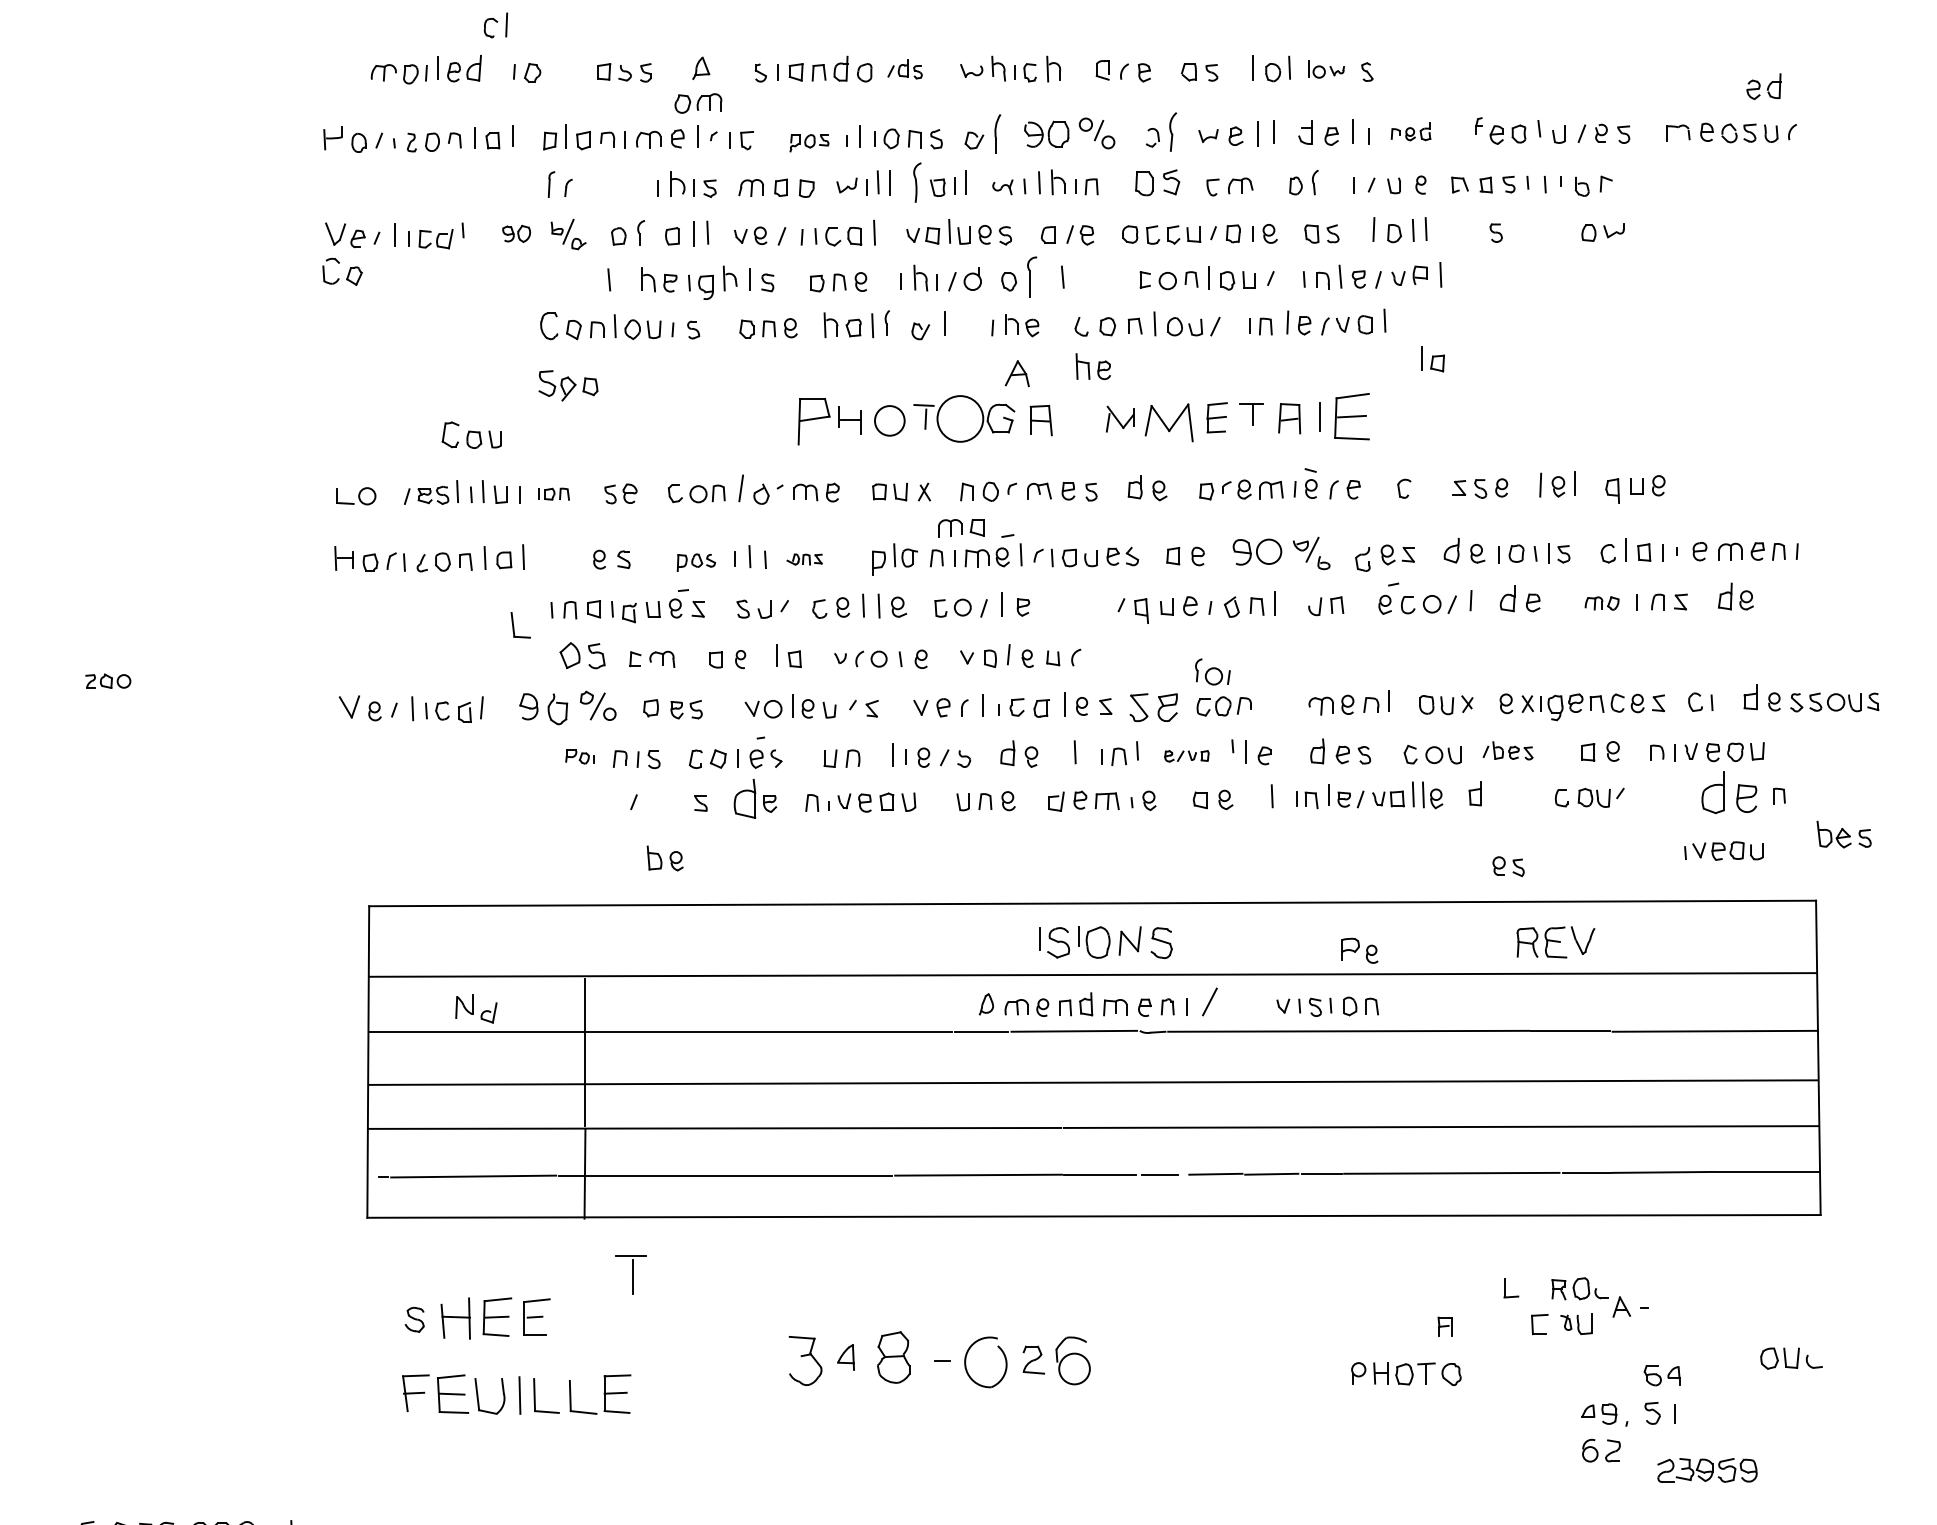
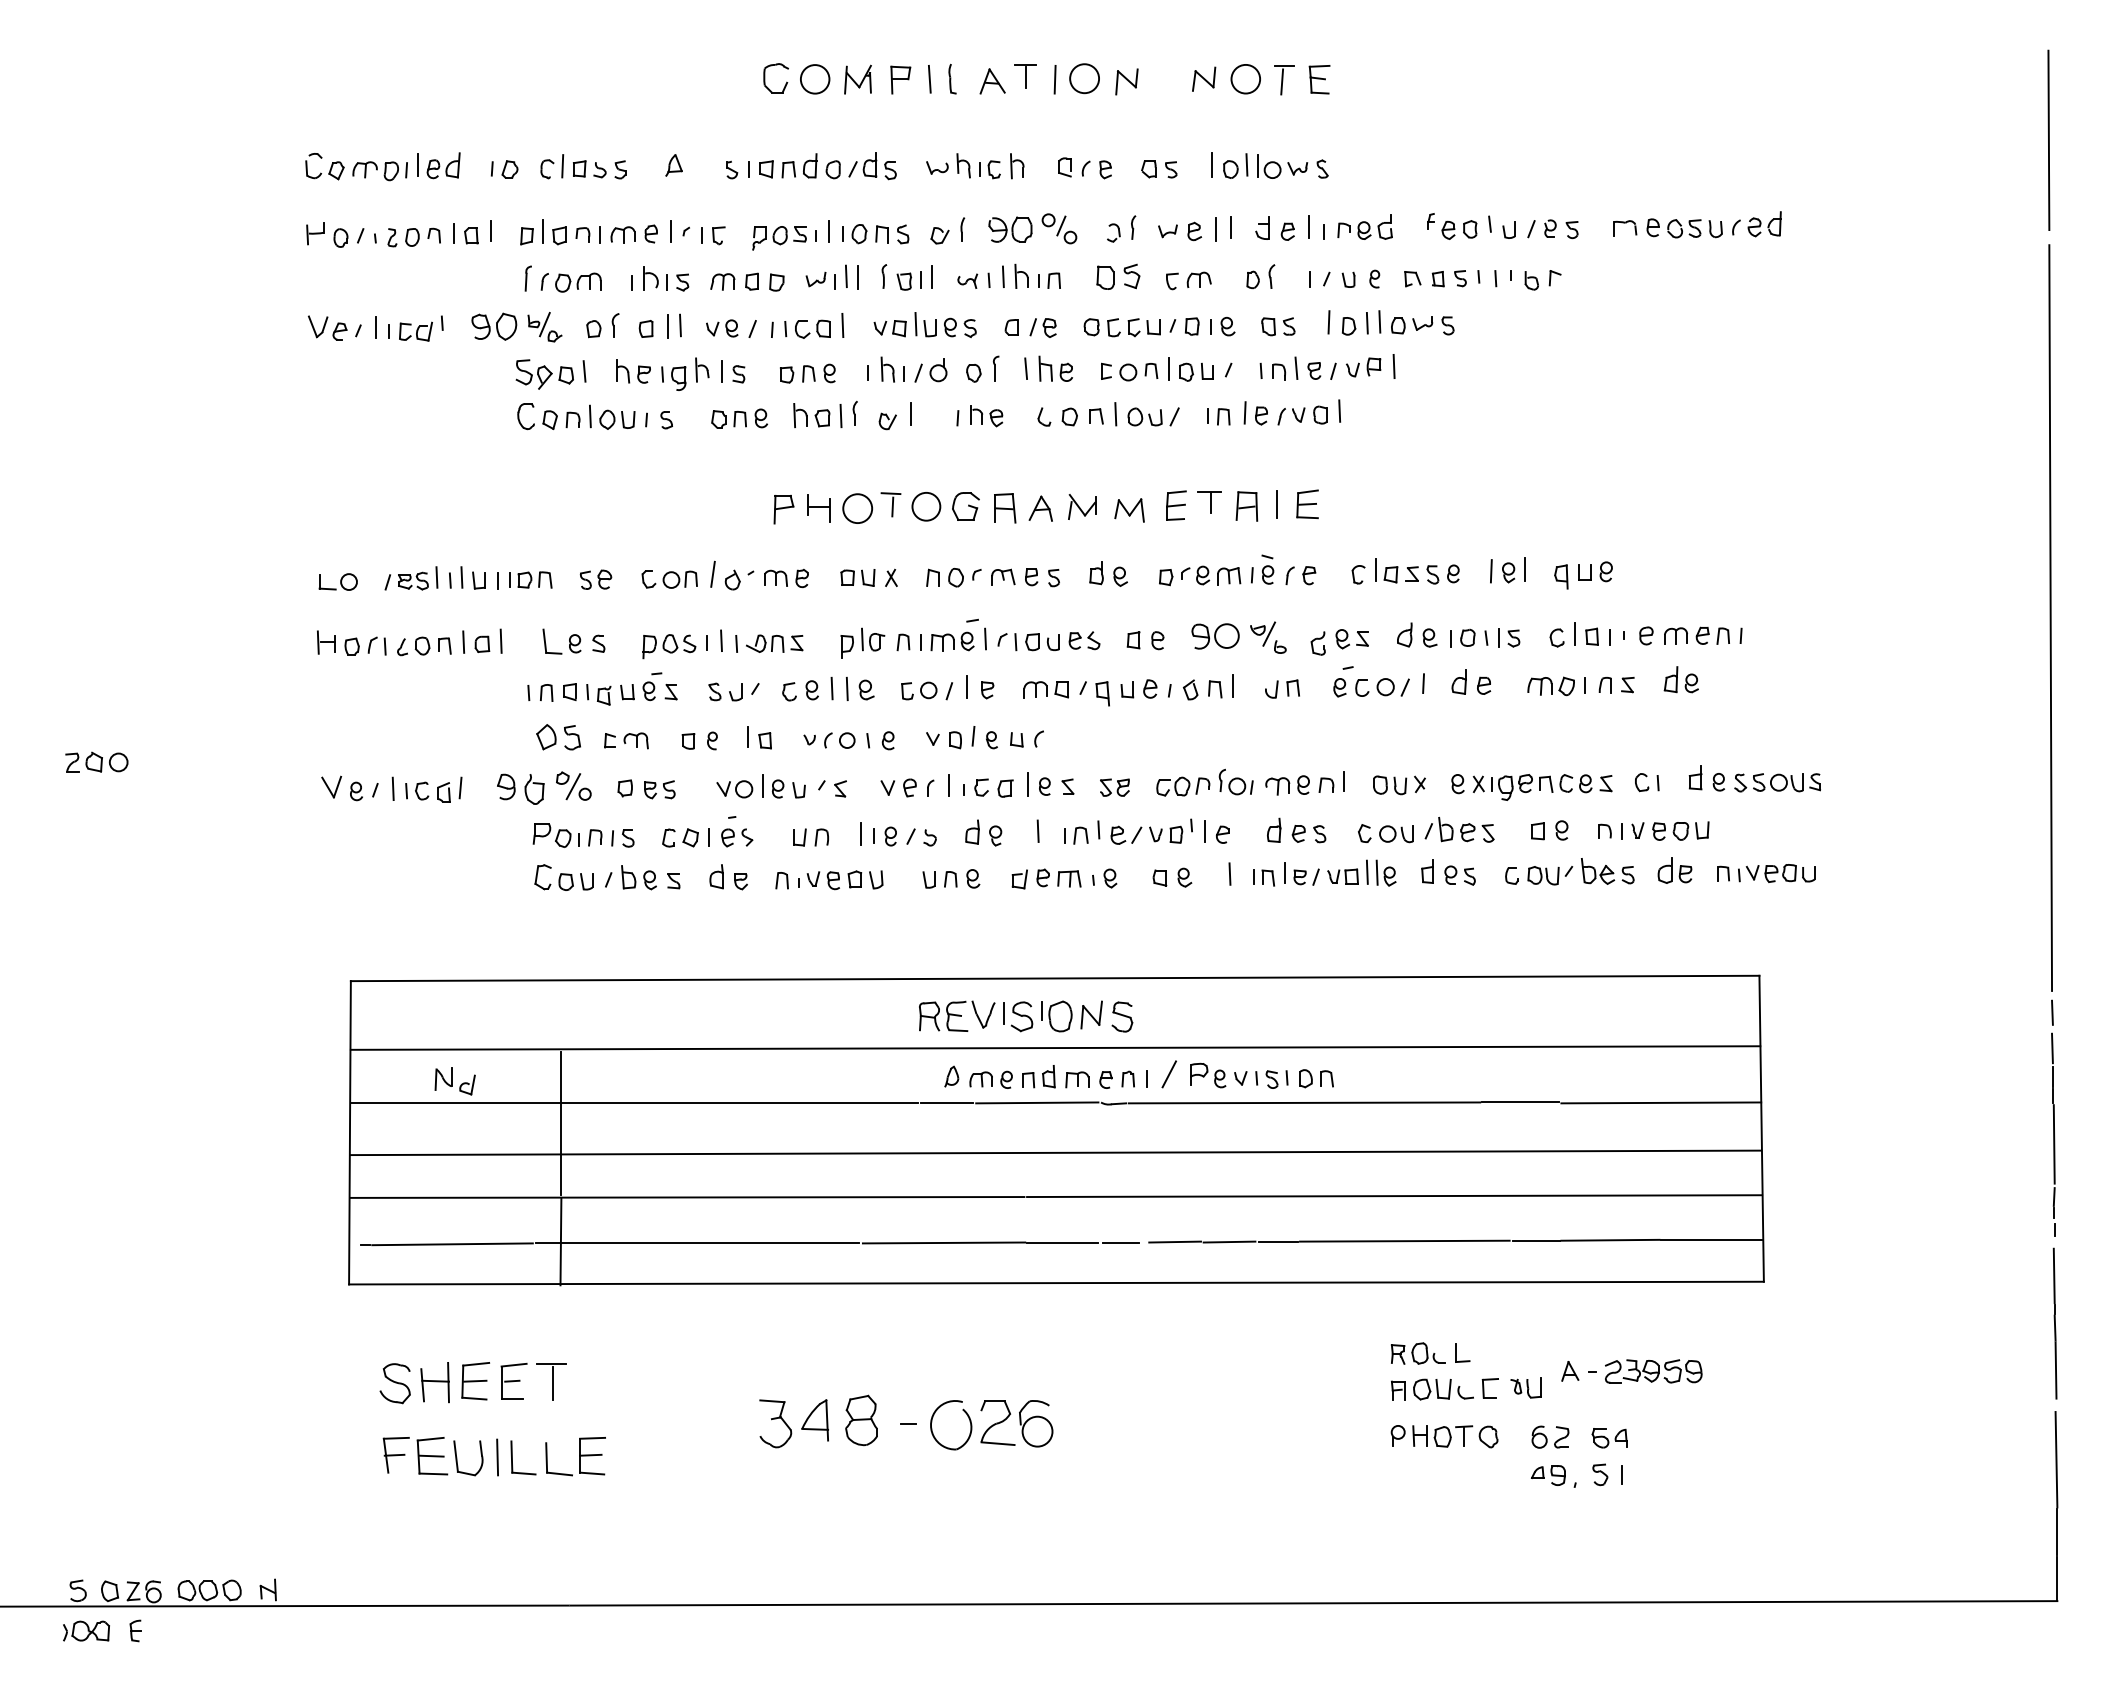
part: (496, 25) -> (552, 166), moved
part: (905, 69) -> (872, 166), size x1.43
part: (1326, 69) -> (1282, 166), size x1.43
part: (1763, 86) -> (1764, 224), moved
part: (698, 103) -> (578, 282), moved
part: (1410, 131) -> (1364, 226), size x1.43
part: (1173, 132) -> (1133, 227), size x0.62
part: (997, 134) -> (962, 229), size x0.62
part: (809, 143) -> (779, 238), size x1.43
part: (917, 182) -> (884, 276), size x0.62
part: (1603, 232) -> (1412, 325), moved
part: (516, 233) -> (494, 326), size x1.67
part: (348, 272) -> (330, 167), moved
part: (1032, 276) -> (996, 368), size x0.62
part: (1432, 359) -> (1386, 570), moved
part: (1092, 366) -> (1055, 368), moved
part: (1016, 373) -> (1040, 508), moved
part: (568, 385) -> (544, 374), moved
part: (1351, 415) -> (1307, 503), size x0.62
circle: (960, 418) -> (926, 506), size x0.62
part: (813, 421) -> (783, 509), size x0.62
part: (1169, 422) -> (1129, 510), size x0.62
part: (471, 435) -> (563, 877), moved
part: (553, 493) -> (530, 579), size x1.43
part: (960, 527) -> (1045, 689), moved
part: (804, 559) -> (774, 643), size x1.67
part: (696, 562) -> (669, 646), size x1.43
part: (1601, 603) -> (1550, 686), size x1.43
part: (514, 628) -> (546, 644), moved
part: (1212, 671) -> (1235, 781), moved
part: (107, 680) -> (96, 761), size x1.43
part: (1153, 707) -> (1114, 787), size x0.62
part: (1507, 750) -> (1459, 829), size x1.43
part: (1186, 755) -> (1146, 834), size x1.67
part: (579, 756) -> (555, 835), size x1.67
part: (1728, 792) -> (1674, 870), size x0.62
part: (744, 798) -> (716, 876), size x0.62
part: (1843, 834) -> (1607, 871), moved
part: (1723, 851) -> (1776, 873), moved
part: (664, 858) -> (638, 877), moved
part: (1507, 866) -> (1459, 875), moved
part: (1556, 941) -> (957, 1015), moved
part: (1360, 950) -> (1208, 1075), moved
part: (630, 1274) -> (551, 1381), moved
part: (1579, 1288) -> (1418, 1353), moved
part: (414, 1319) -> (394, 1383), size x1.67
part: (845, 1357) -> (814, 1420), size x1.67
part: (1791, 1358) -> (1443, 1389), moved
part: (1033, 1359) -> (997, 1422), size x1.67
part: (1406, 1373) -> (1444, 1436), moved
part: (1601, 1449) -> (1550, 1436), moved
part: (1707, 1470) -> (1653, 1371), moved

